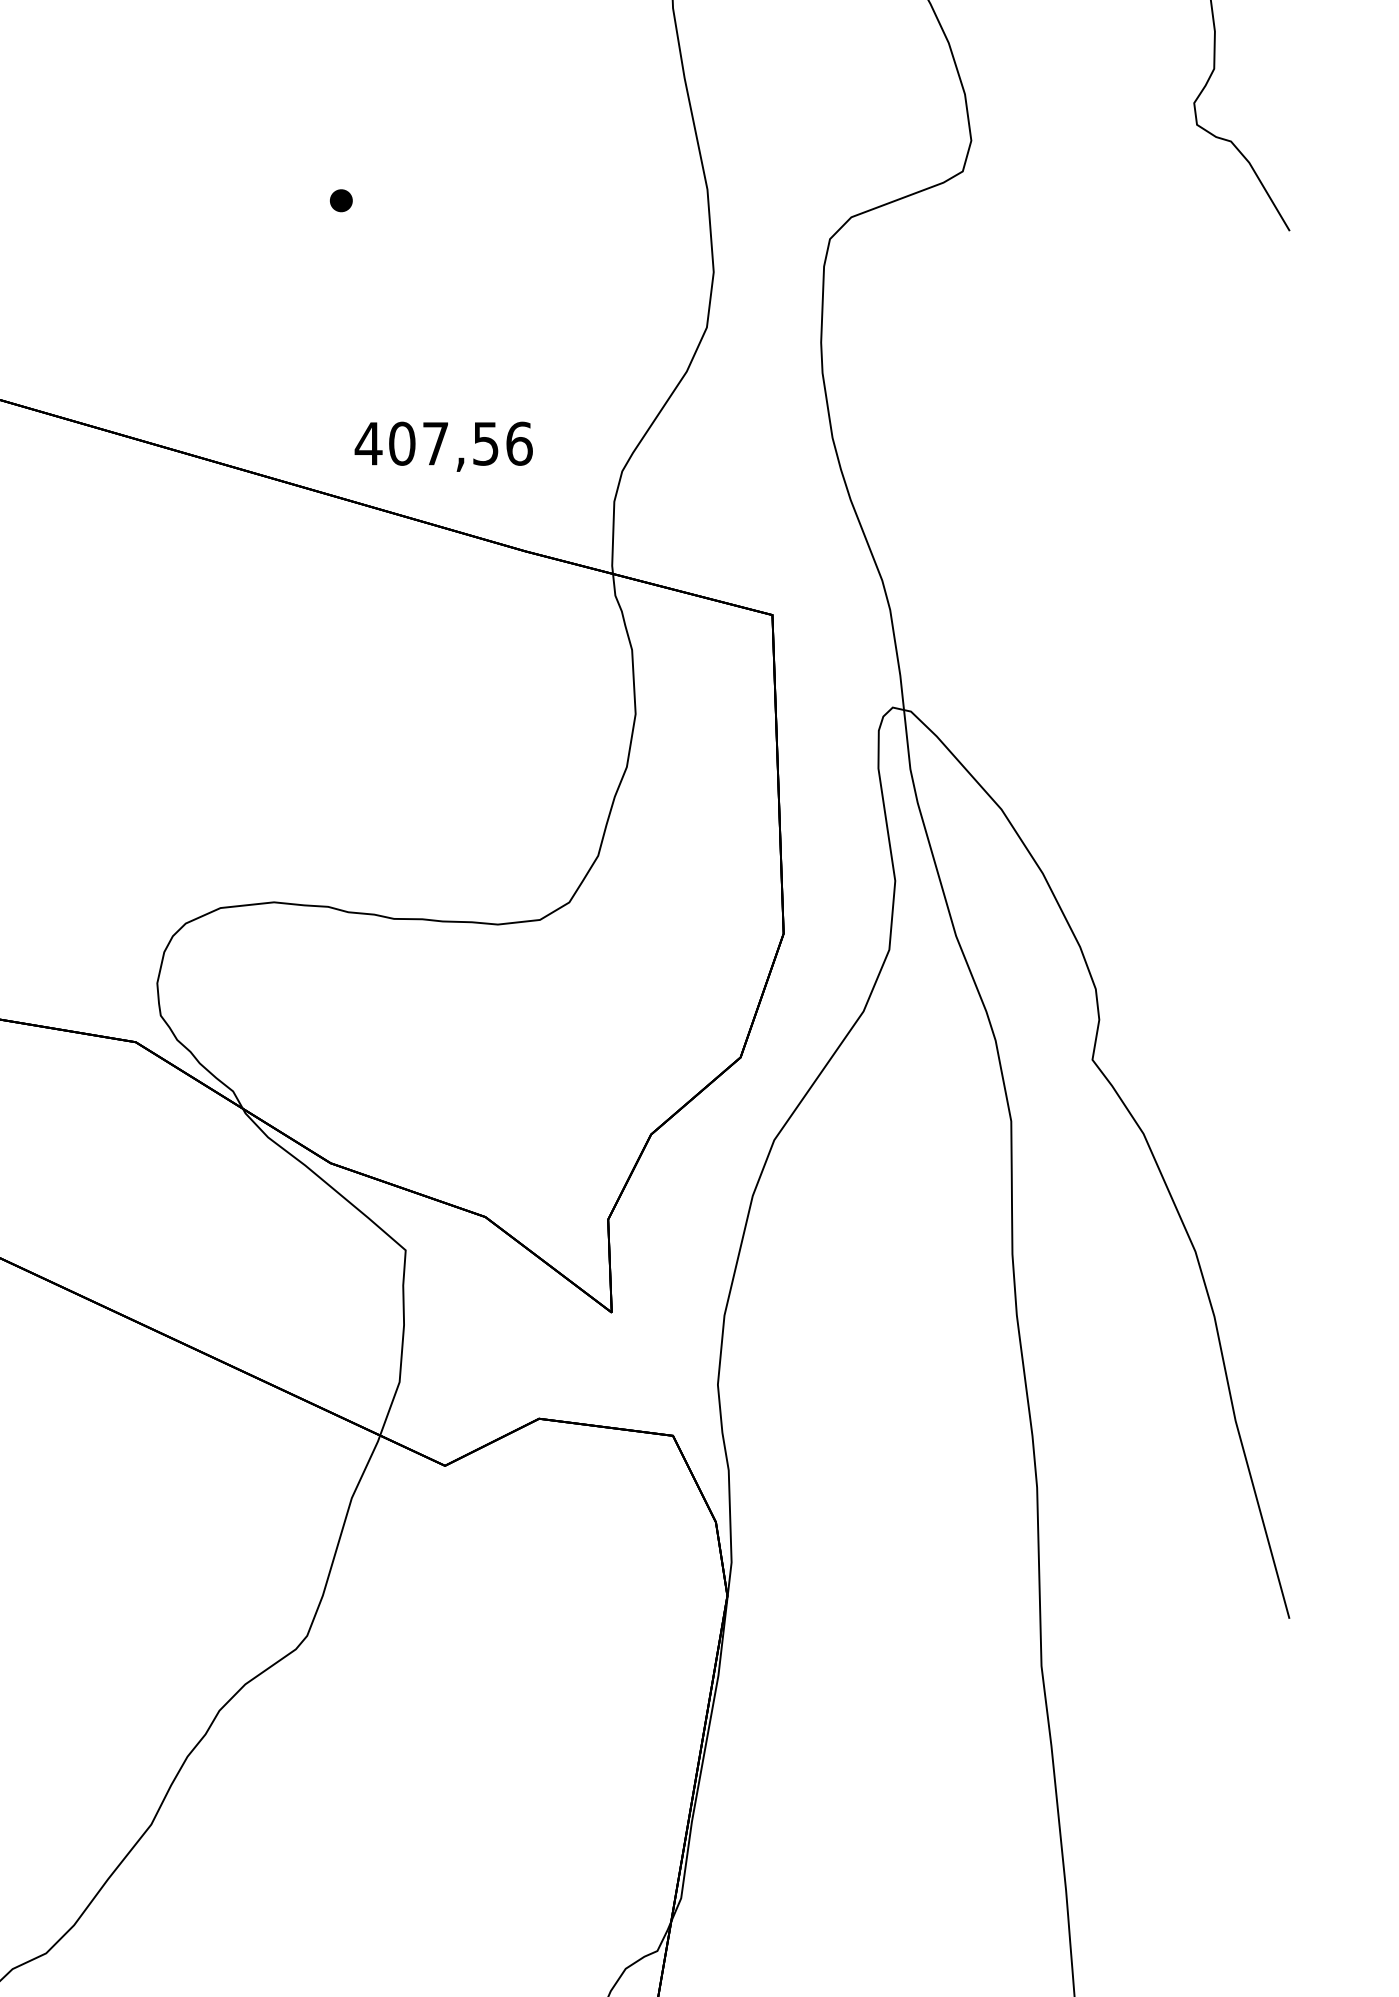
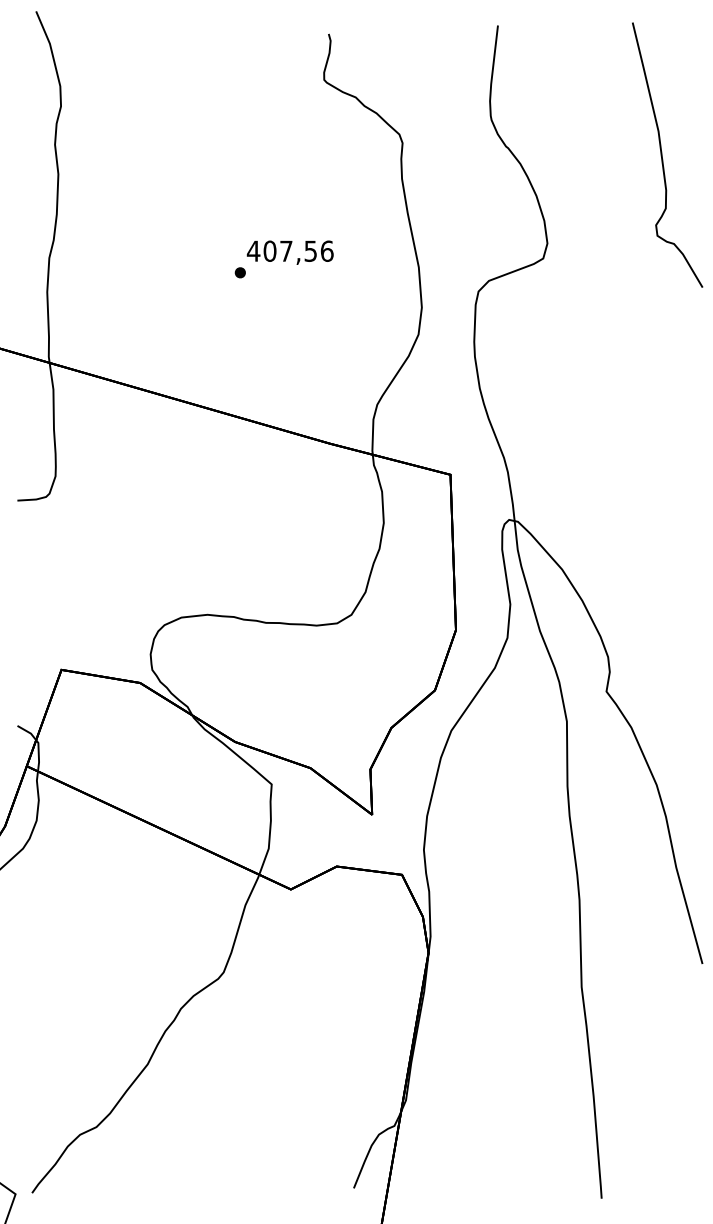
text: (442, 446) -> (289, 252), moved

